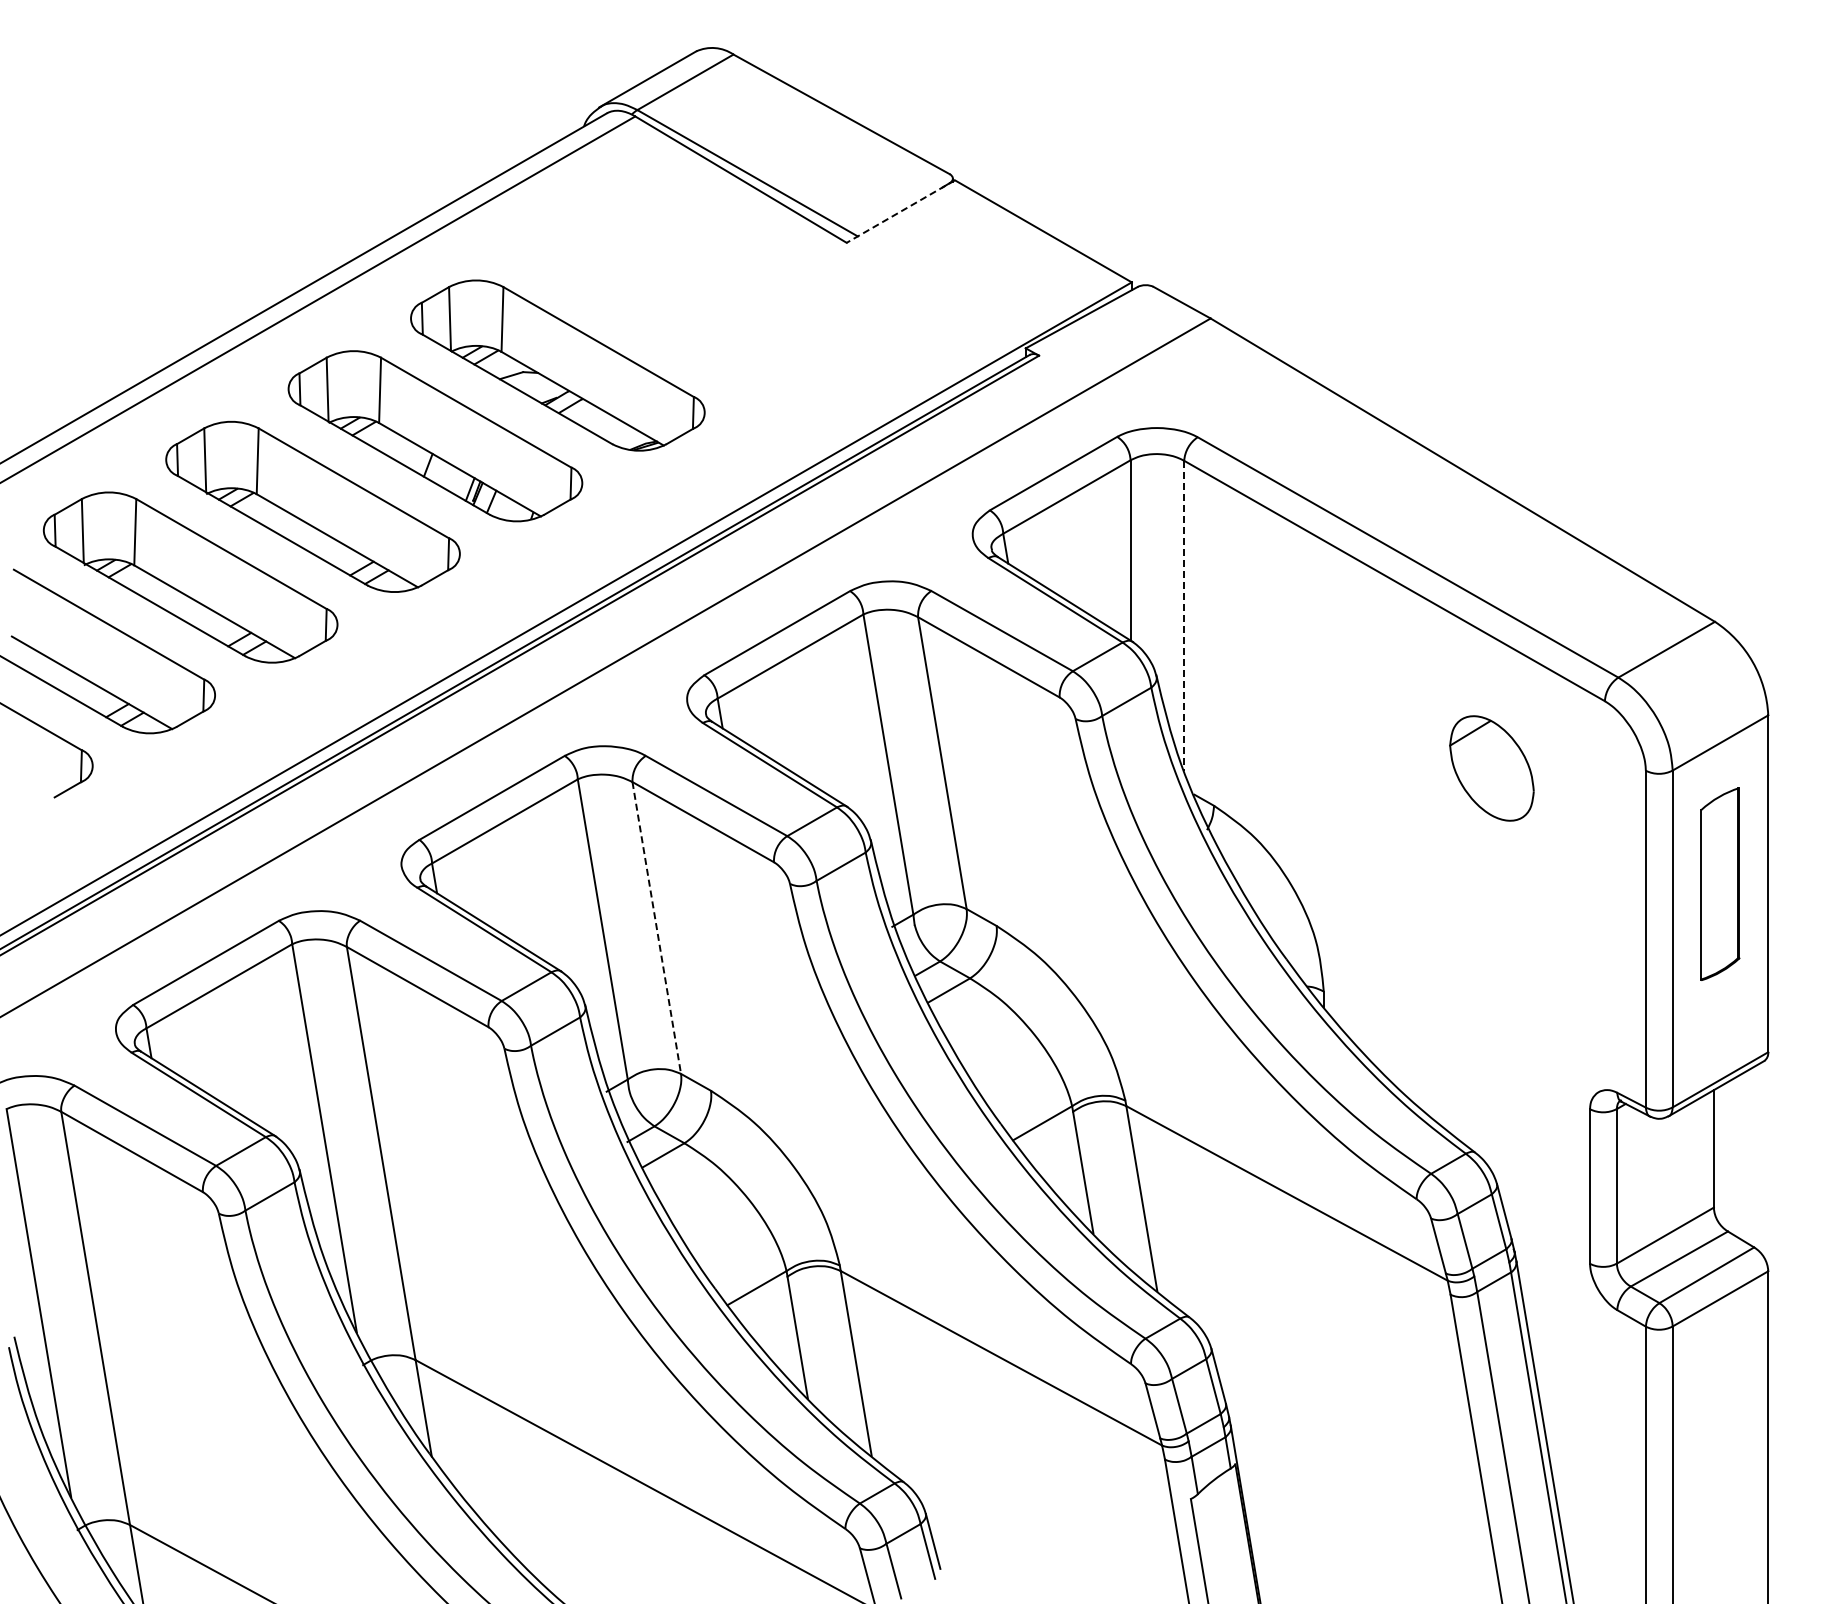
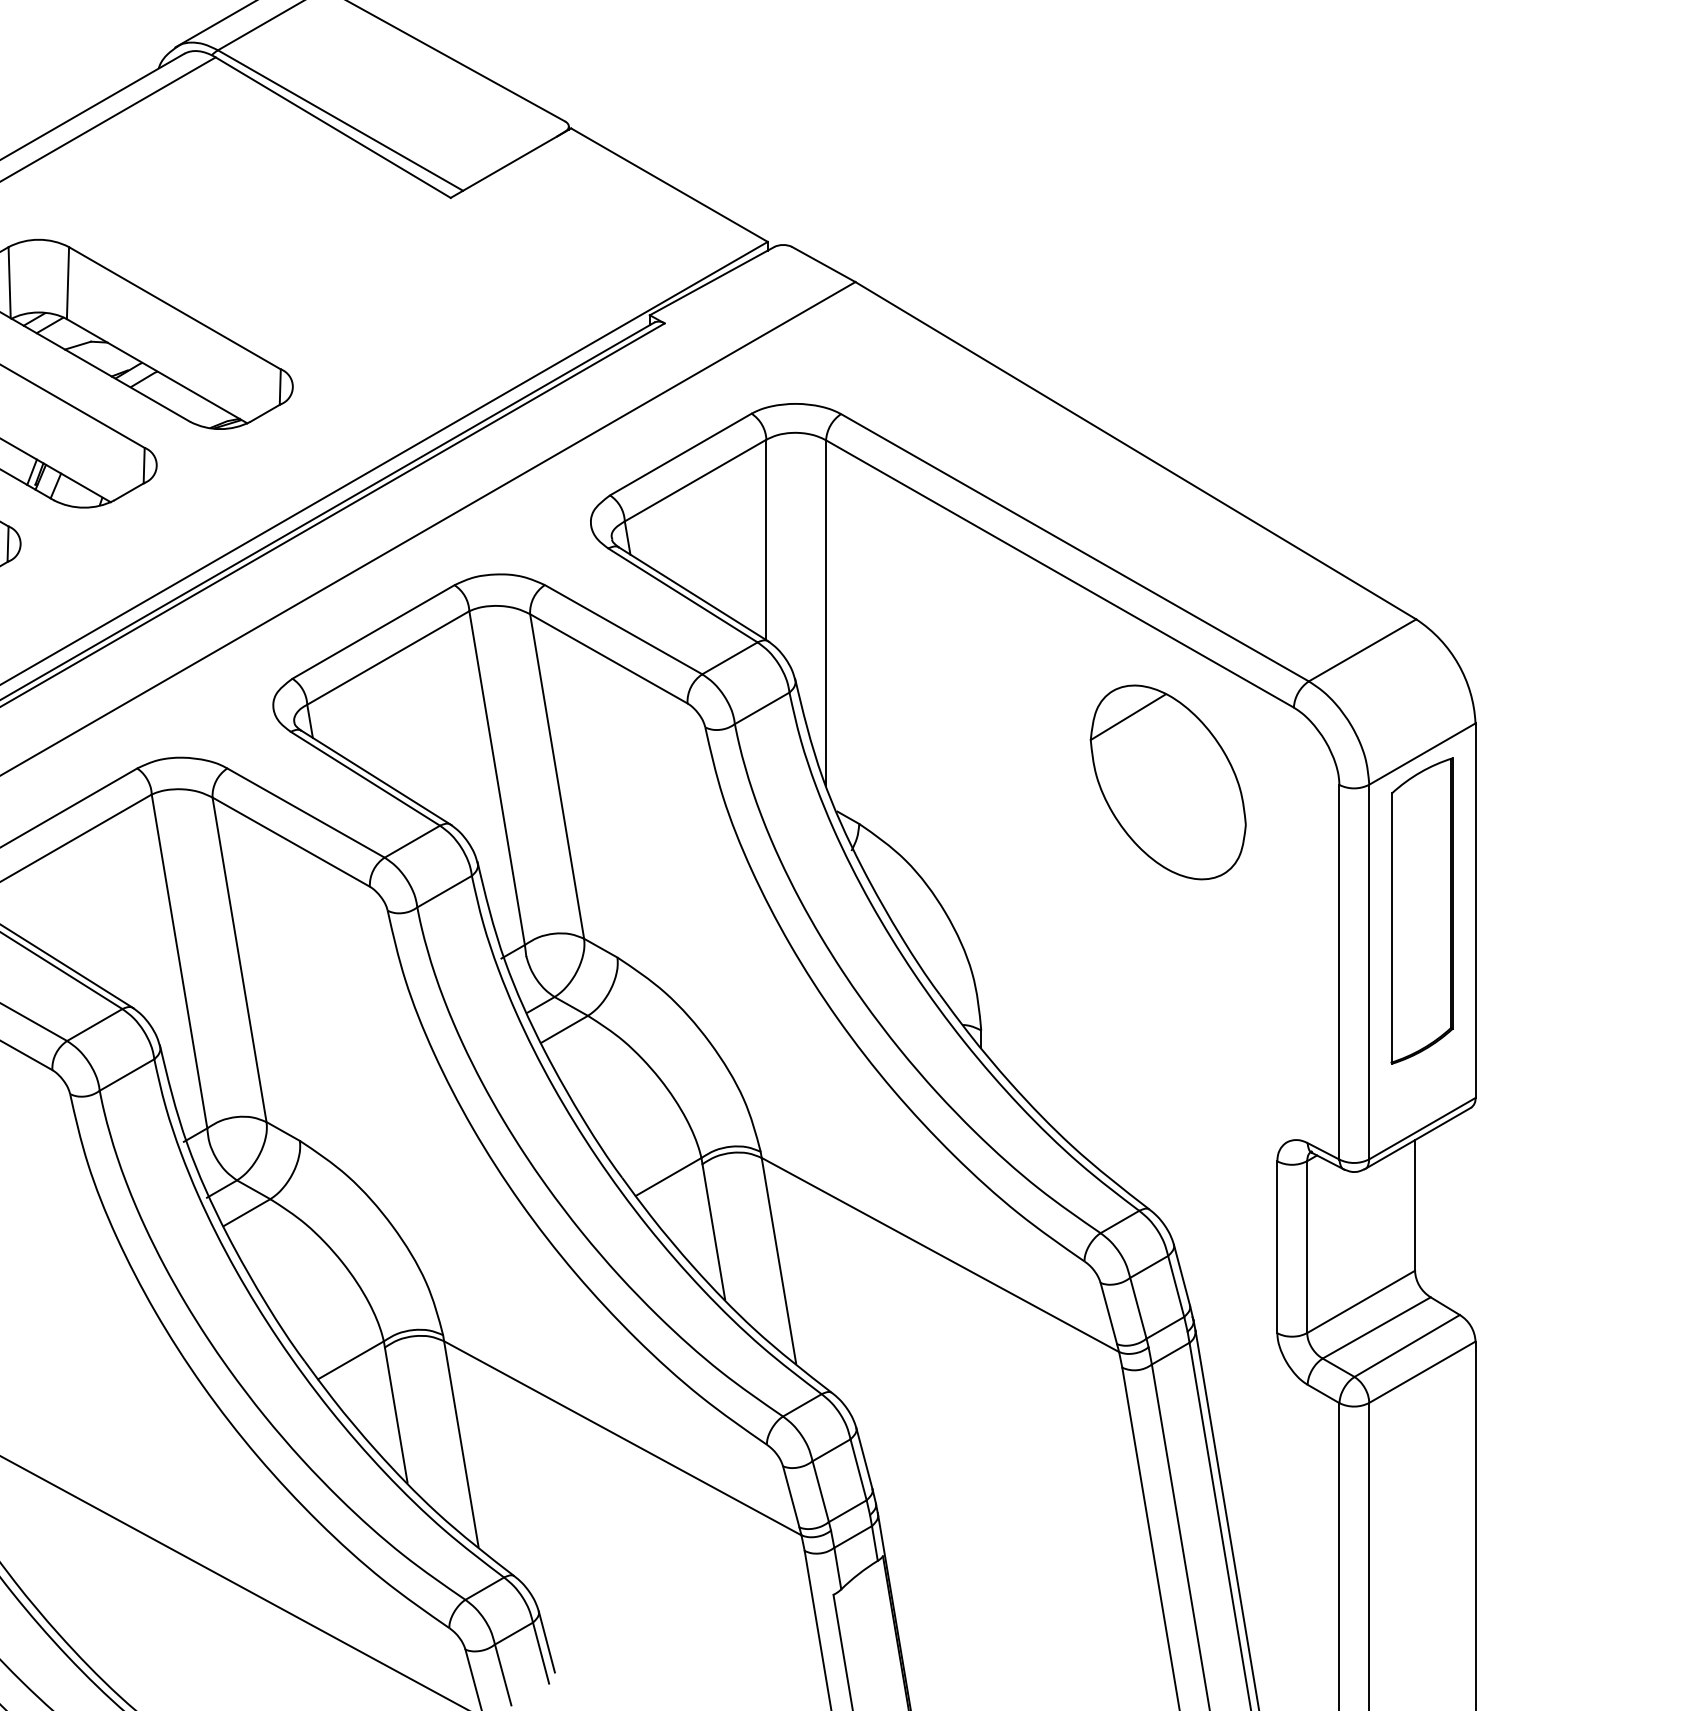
line: (900, 211) -> (510, 163), dashed -> solid
line: (1184, 616) -> (826, 613), dashed -> solid
part: (1491, 768) -> (1167, 782), size x1.67
part: (1719, 884) -> (1421, 911), size x1.43
line: (656, 927) -> (239, 959), dashed -> solid

